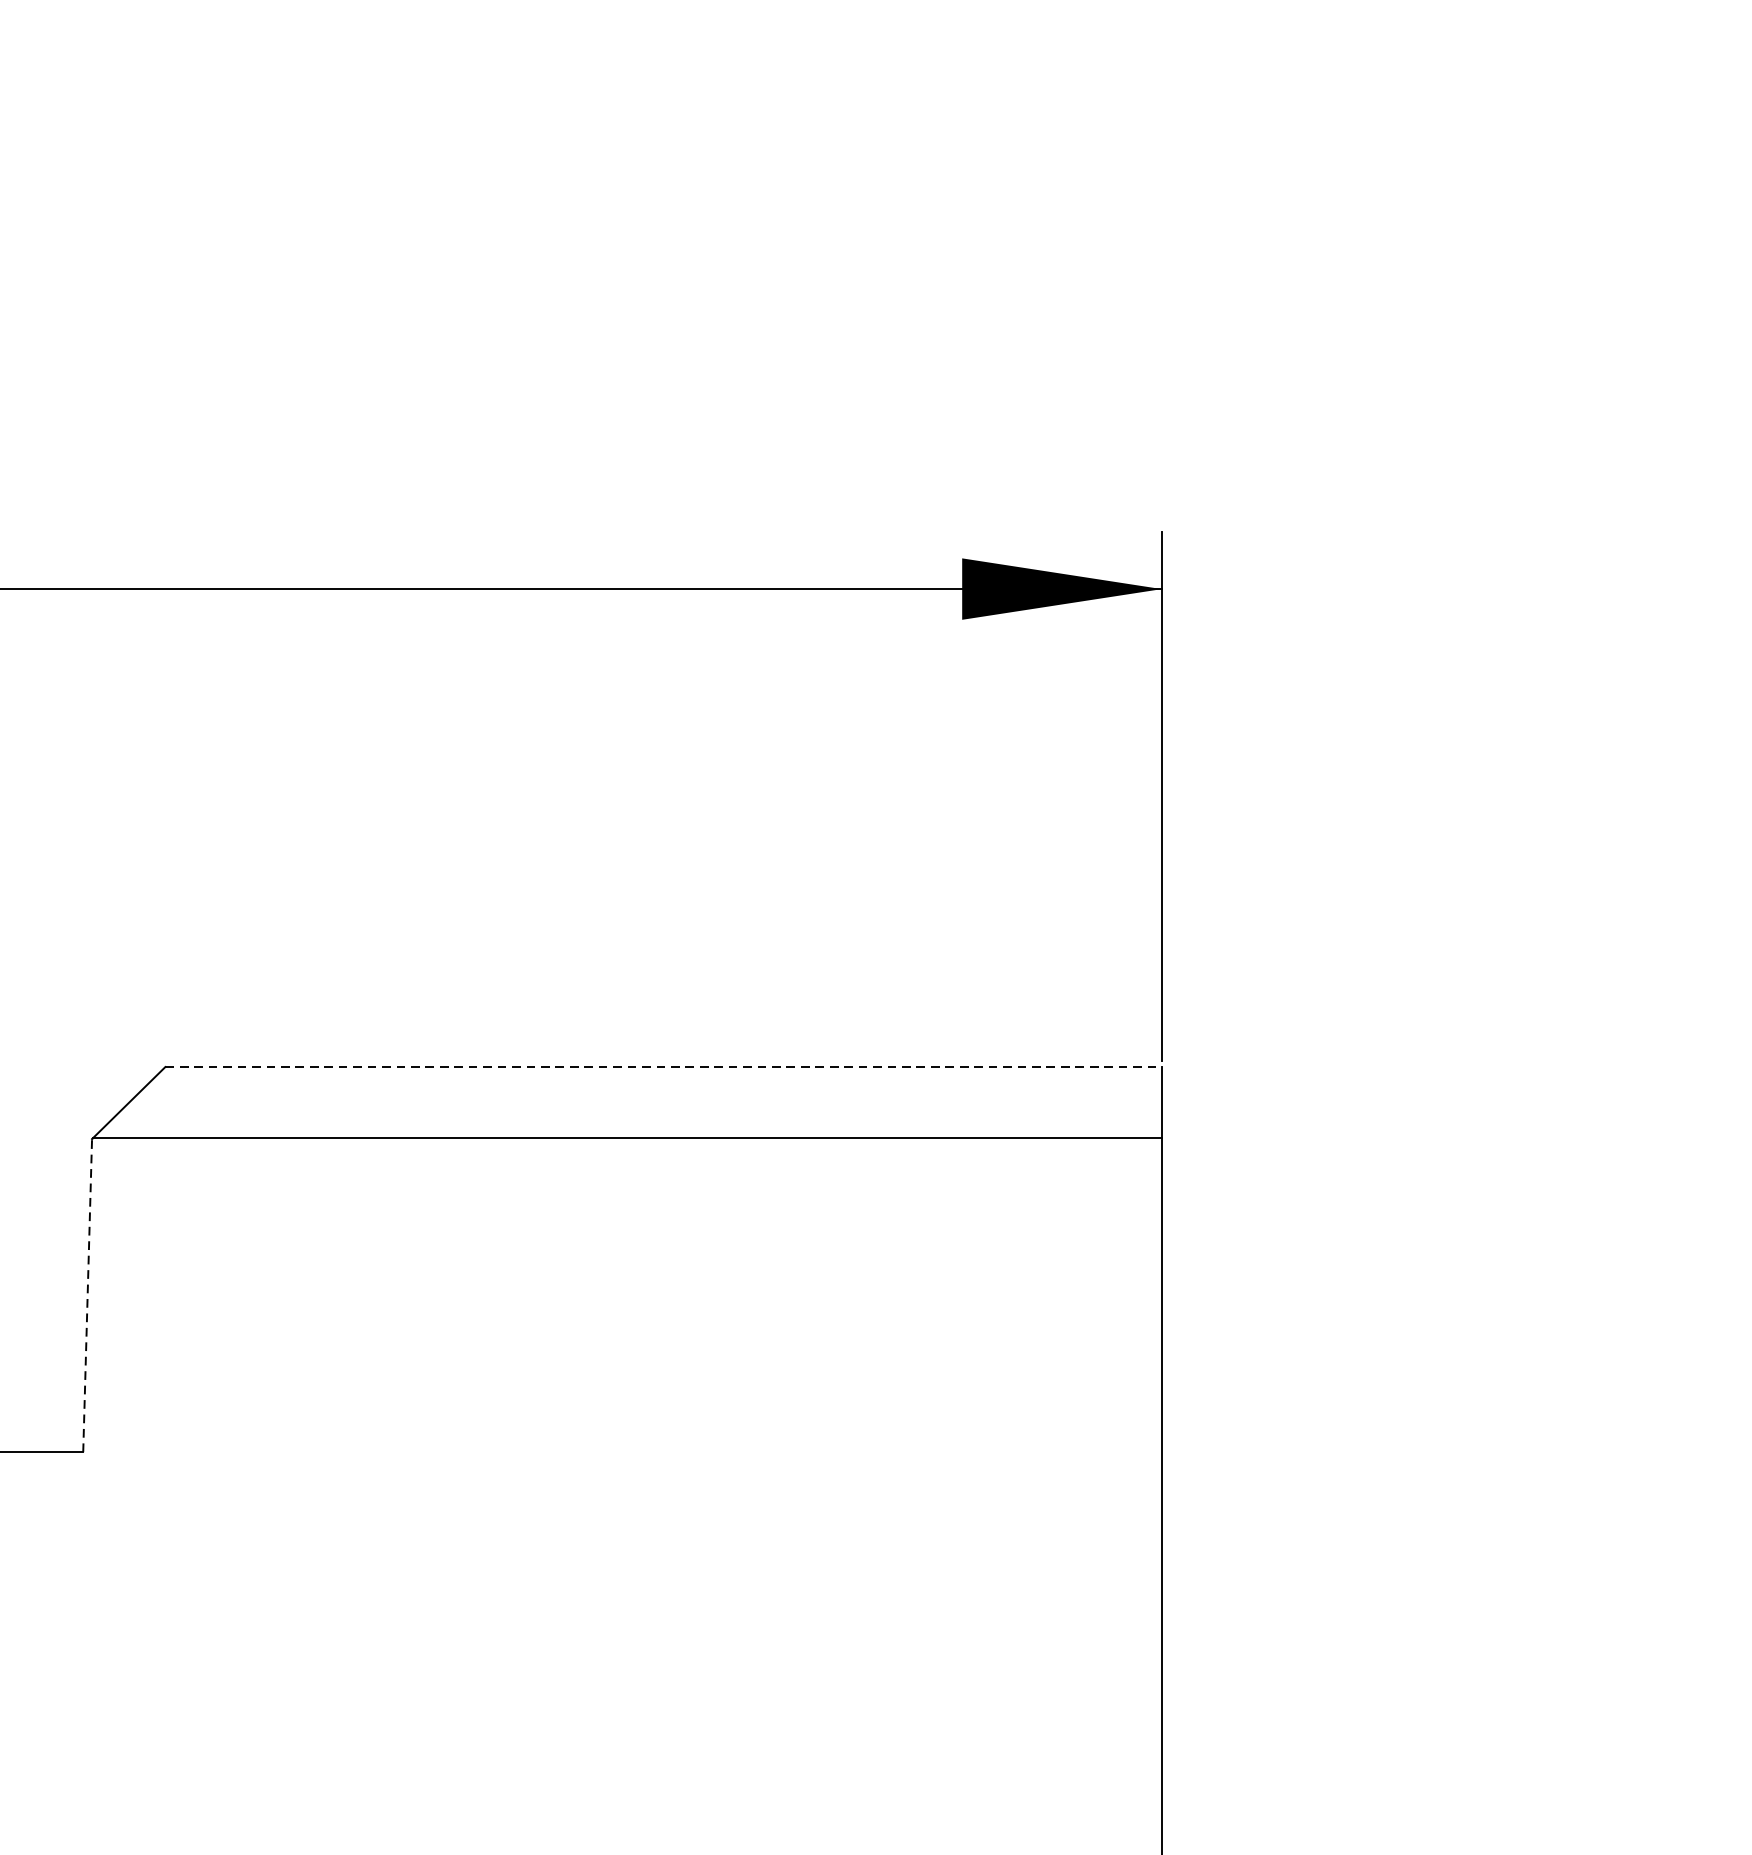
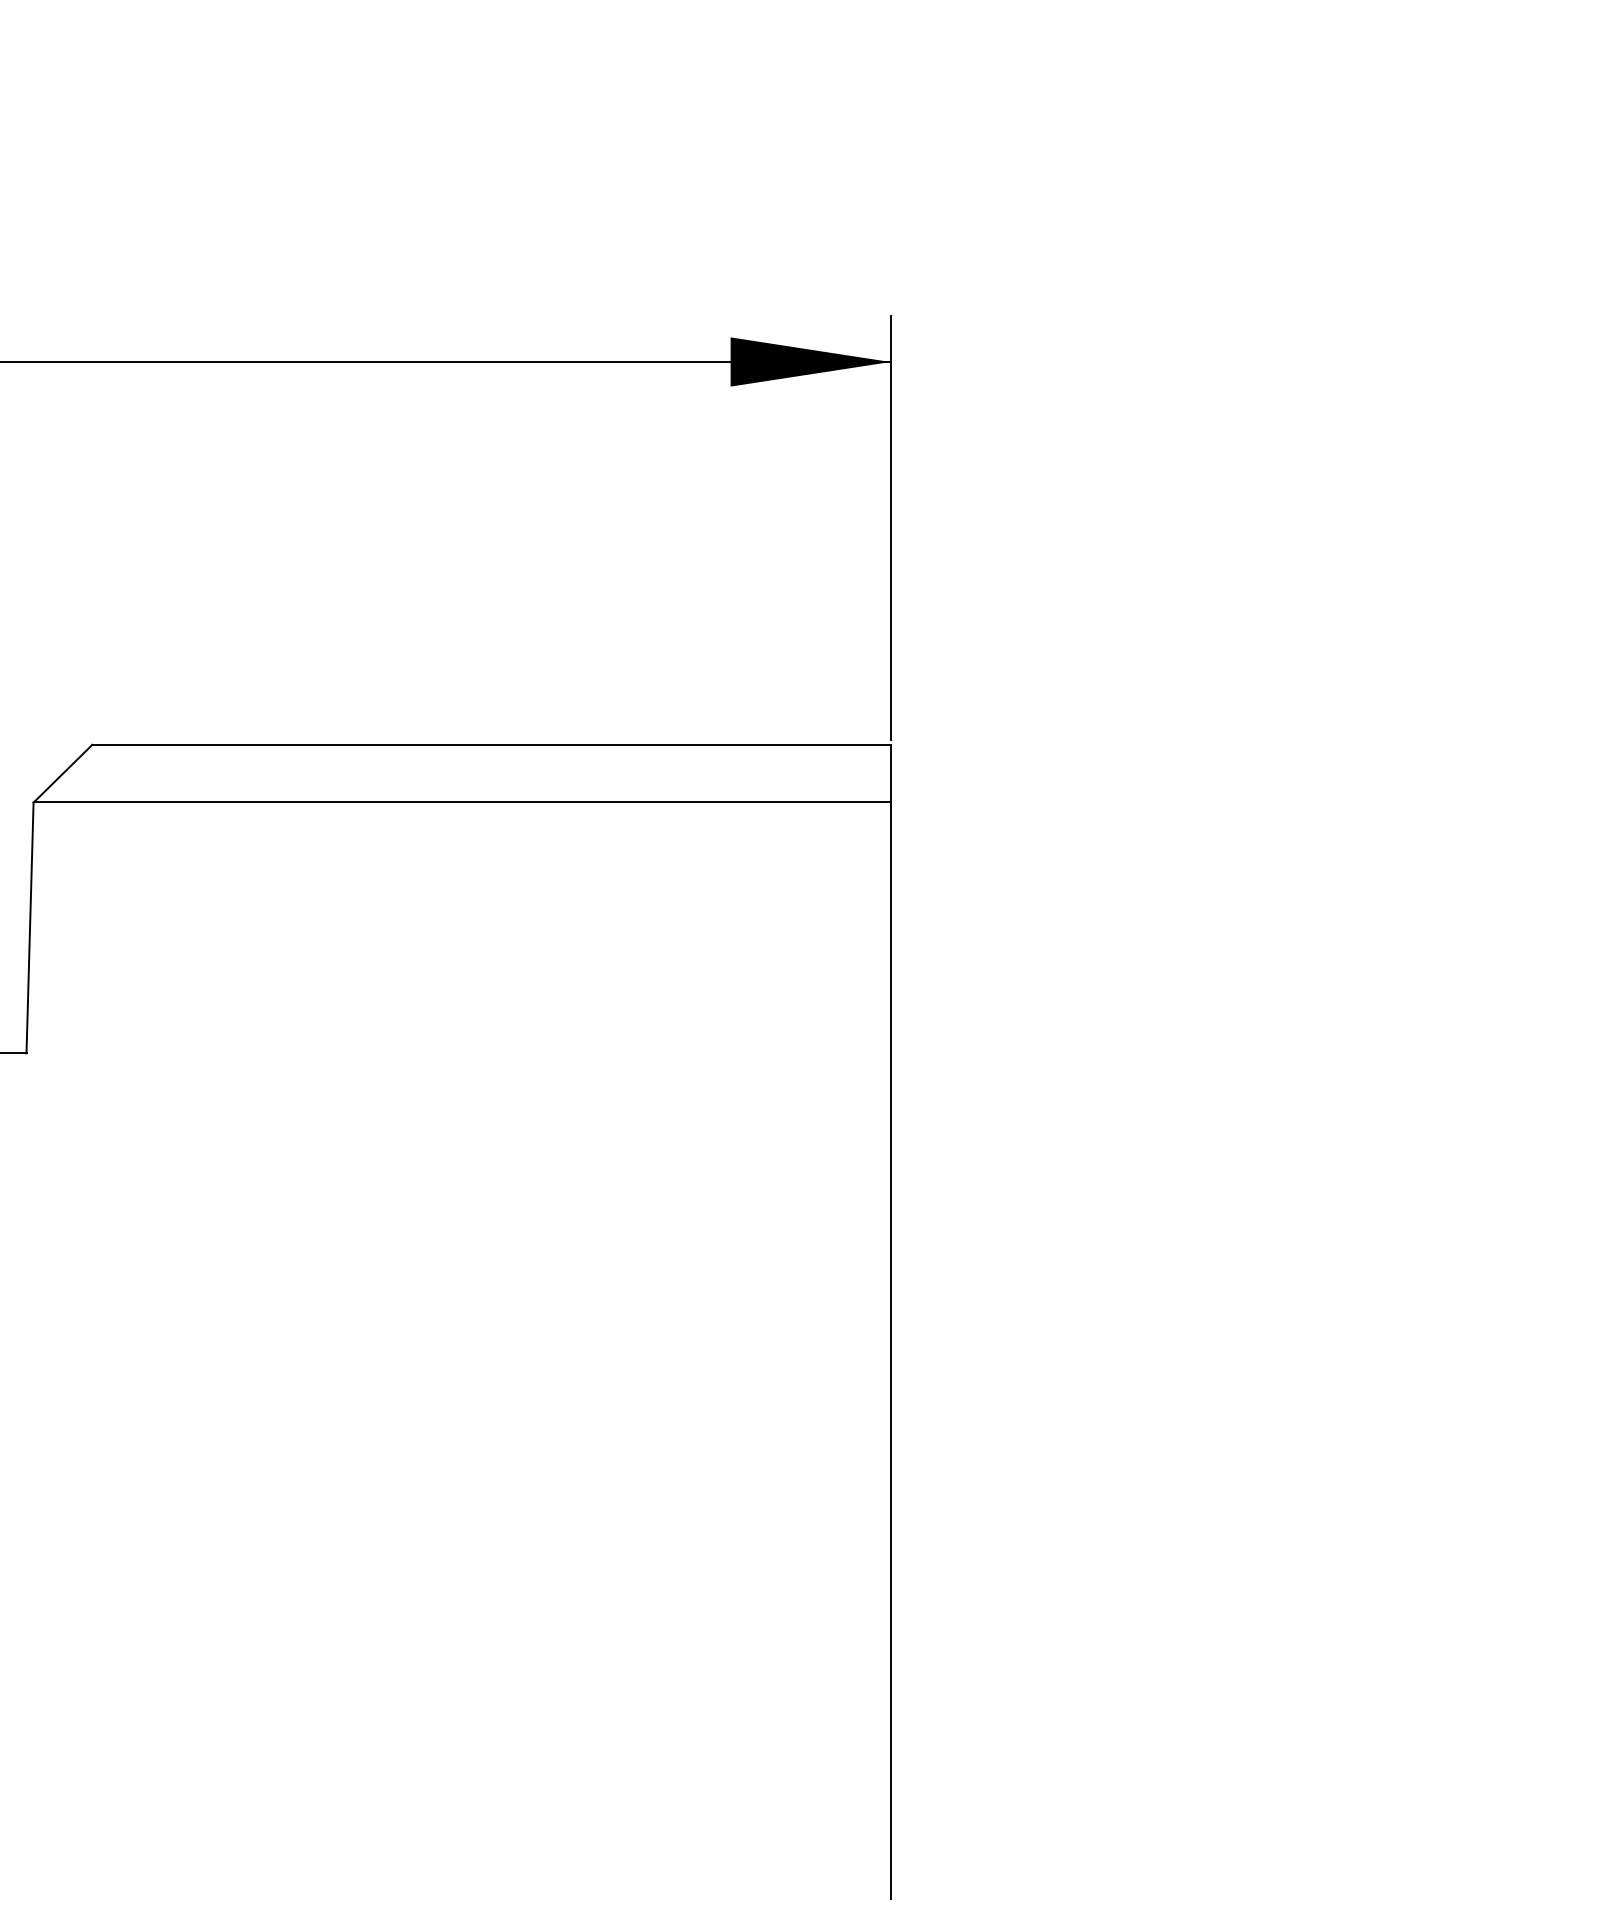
line: (663, 1066) -> (491, 744), dashed -> solid
line: (88, 1294) -> (30, 927), dashed -> solid

